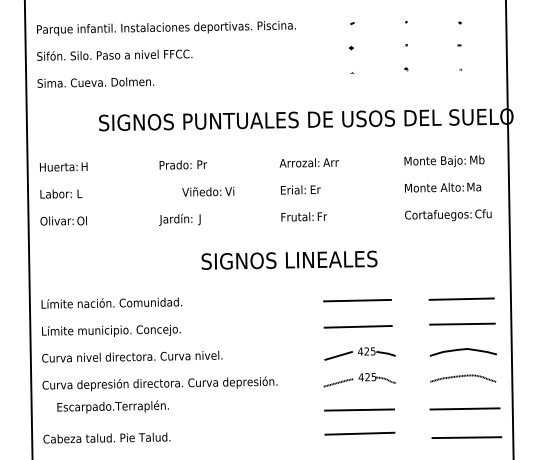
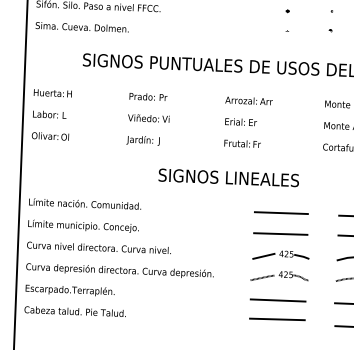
text: (208, 191) -> (148, 118), moved
text: (112, 406) -> (69, 290), moved

